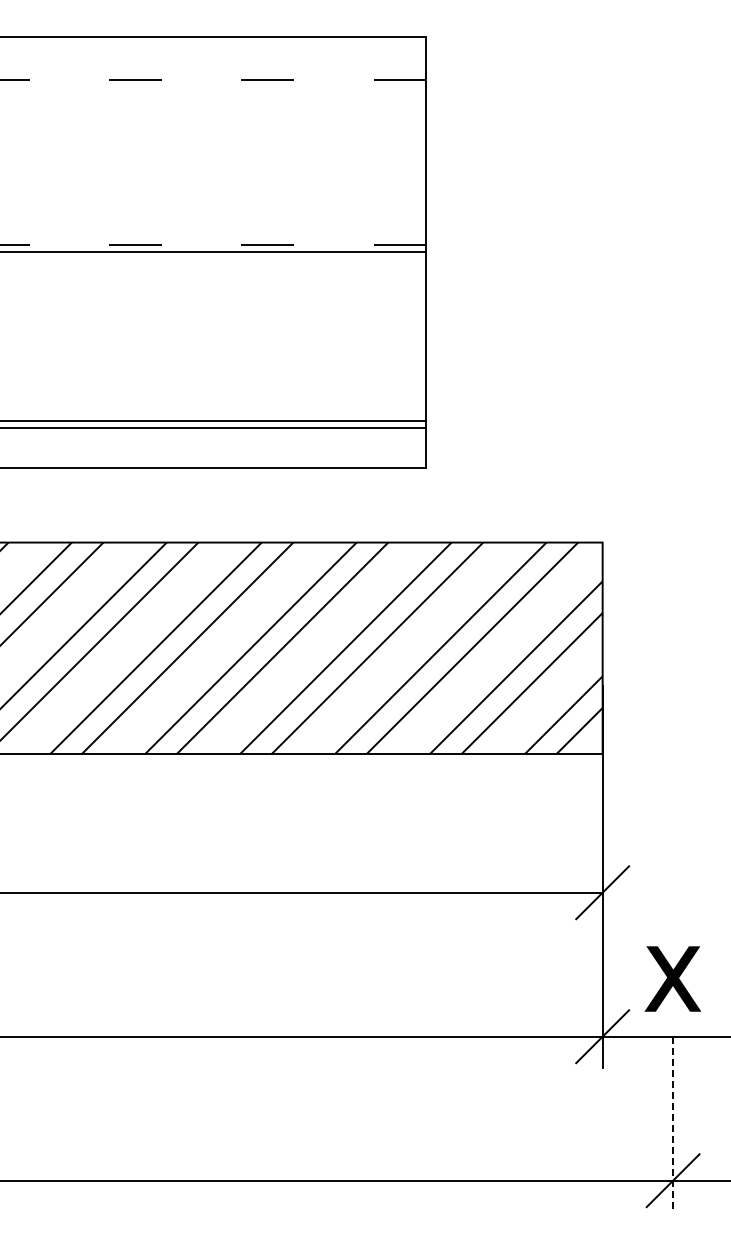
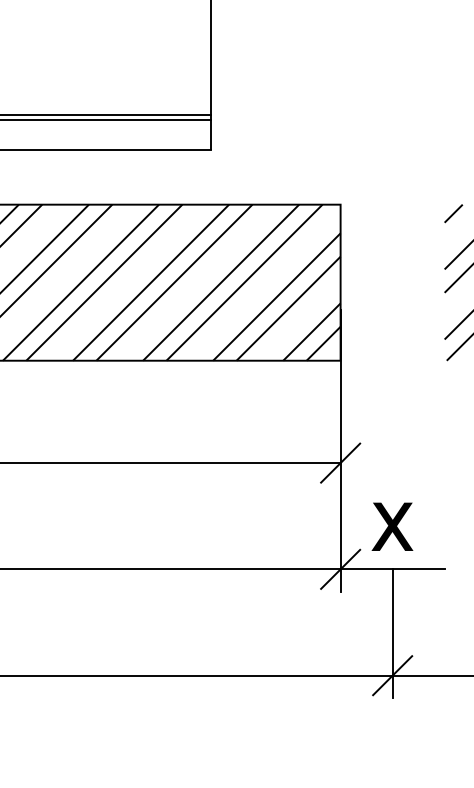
line: (673, 1124) -> (392, 634), dashed -> solid

